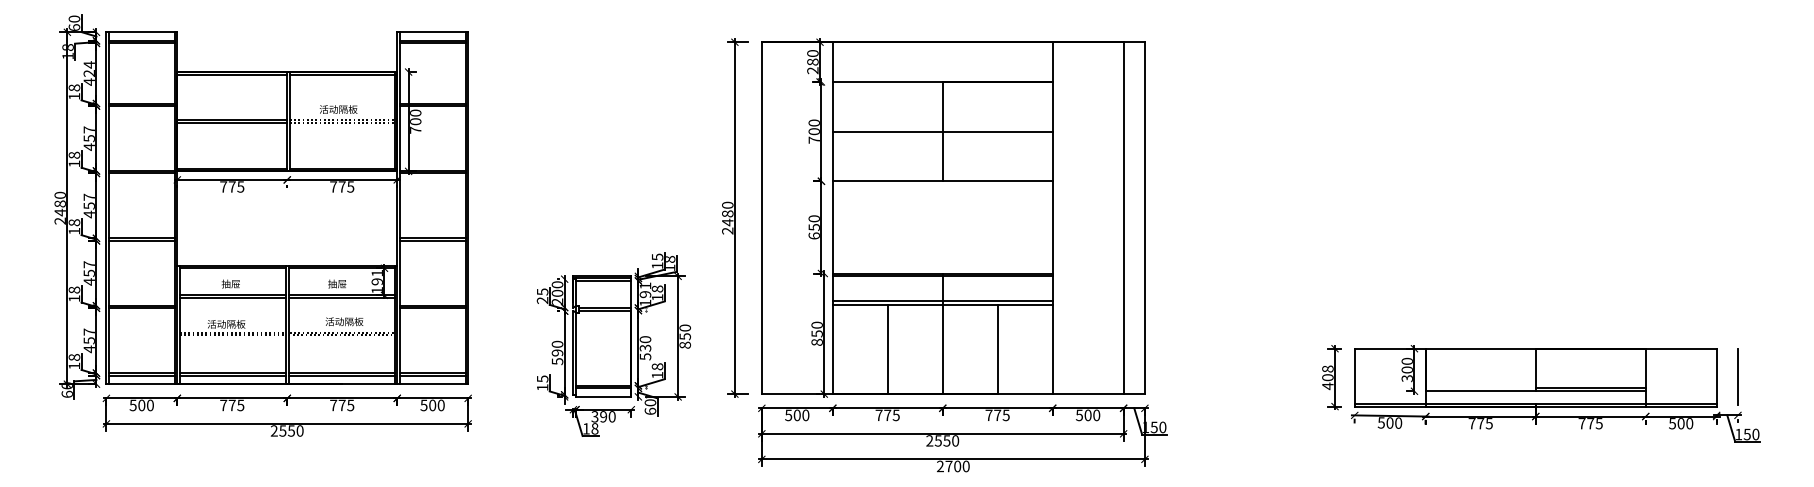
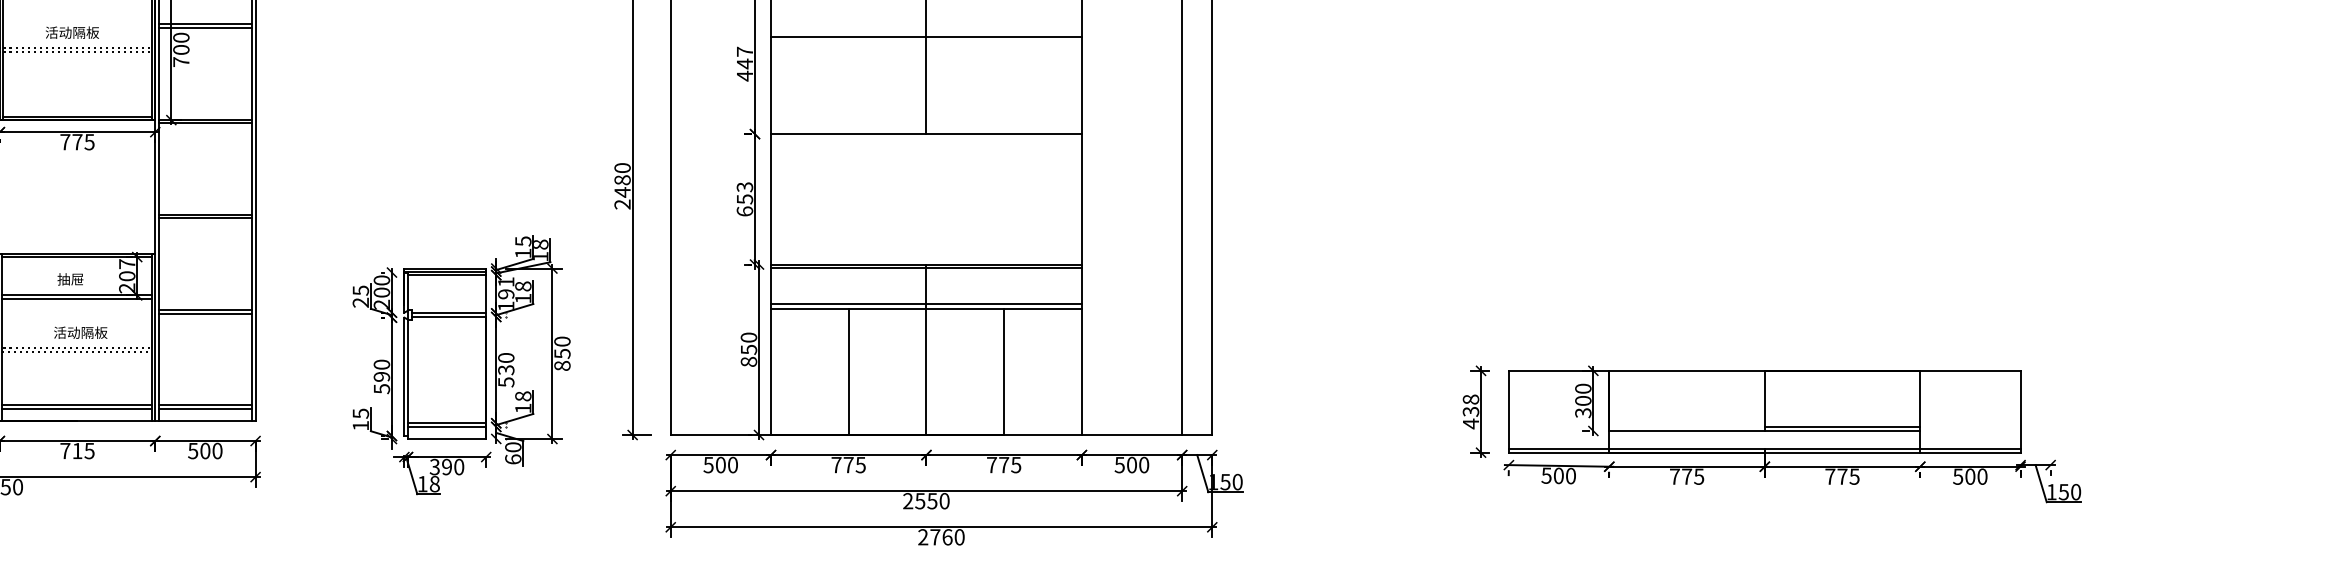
text: (813, 131) -> (743, 63), 700 -> 447
line: (942, 131) -> (926, 36), moved
text: (813, 218) -> (743, 186), 650 -> 653
text: (376, 281) -> (125, 275), 191 -> 207
line: (1737, 376) -> (2050, 410), removed
text: (1327, 377) -> (1470, 411), 408 -> 438
text: (341, 405) -> (76, 451), 775 -> 715
text: (957, 465) -> (947, 535), 2700 -> 2760

